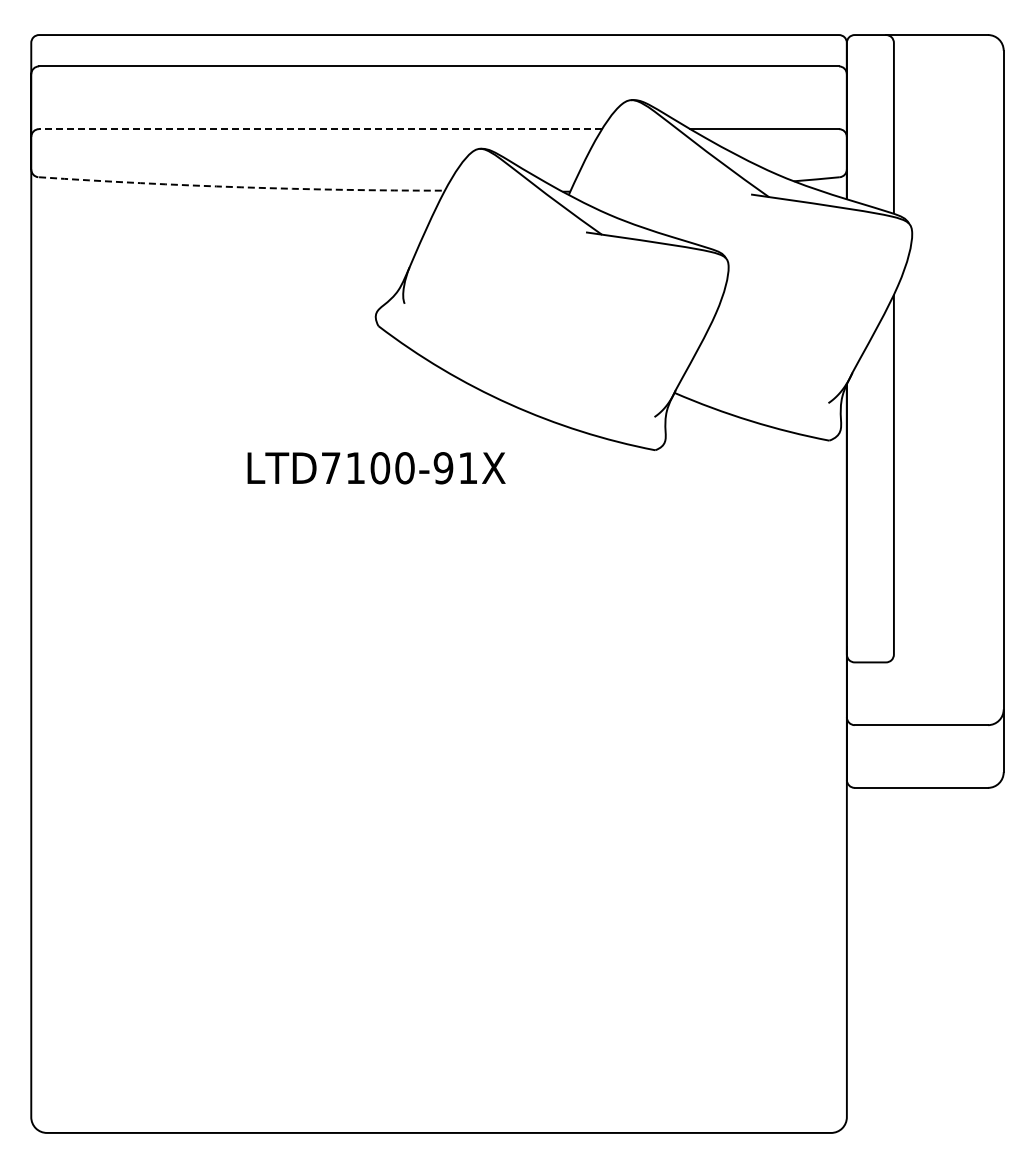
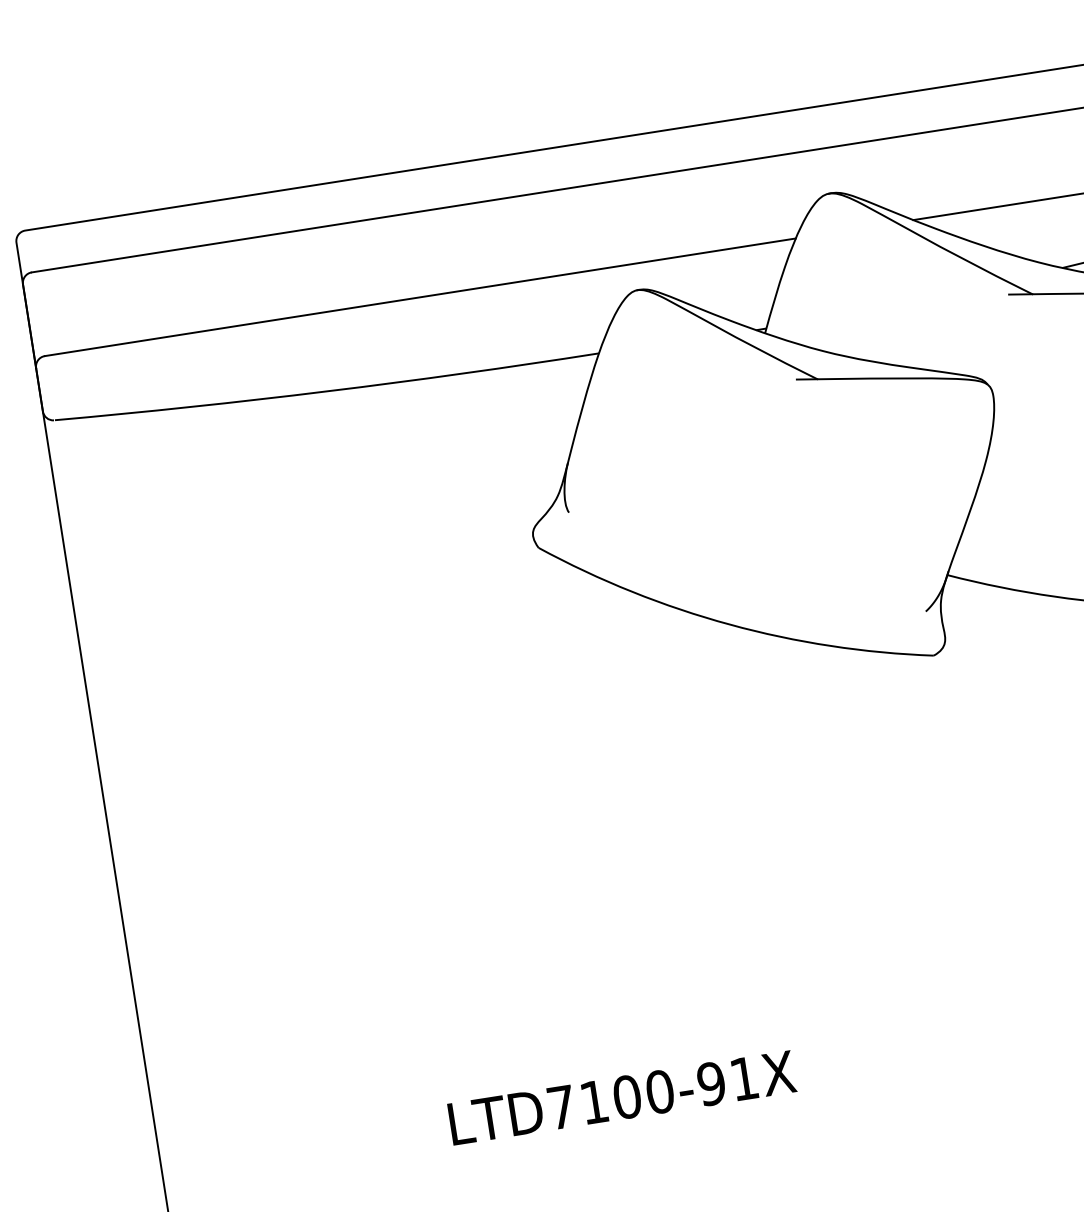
line: (320, 129) -> (420, 297), dashed -> solid
arc: (241, 187) -> (327, 391), dashed -> solid
text: (376, 468) -> (622, 1098), moved

